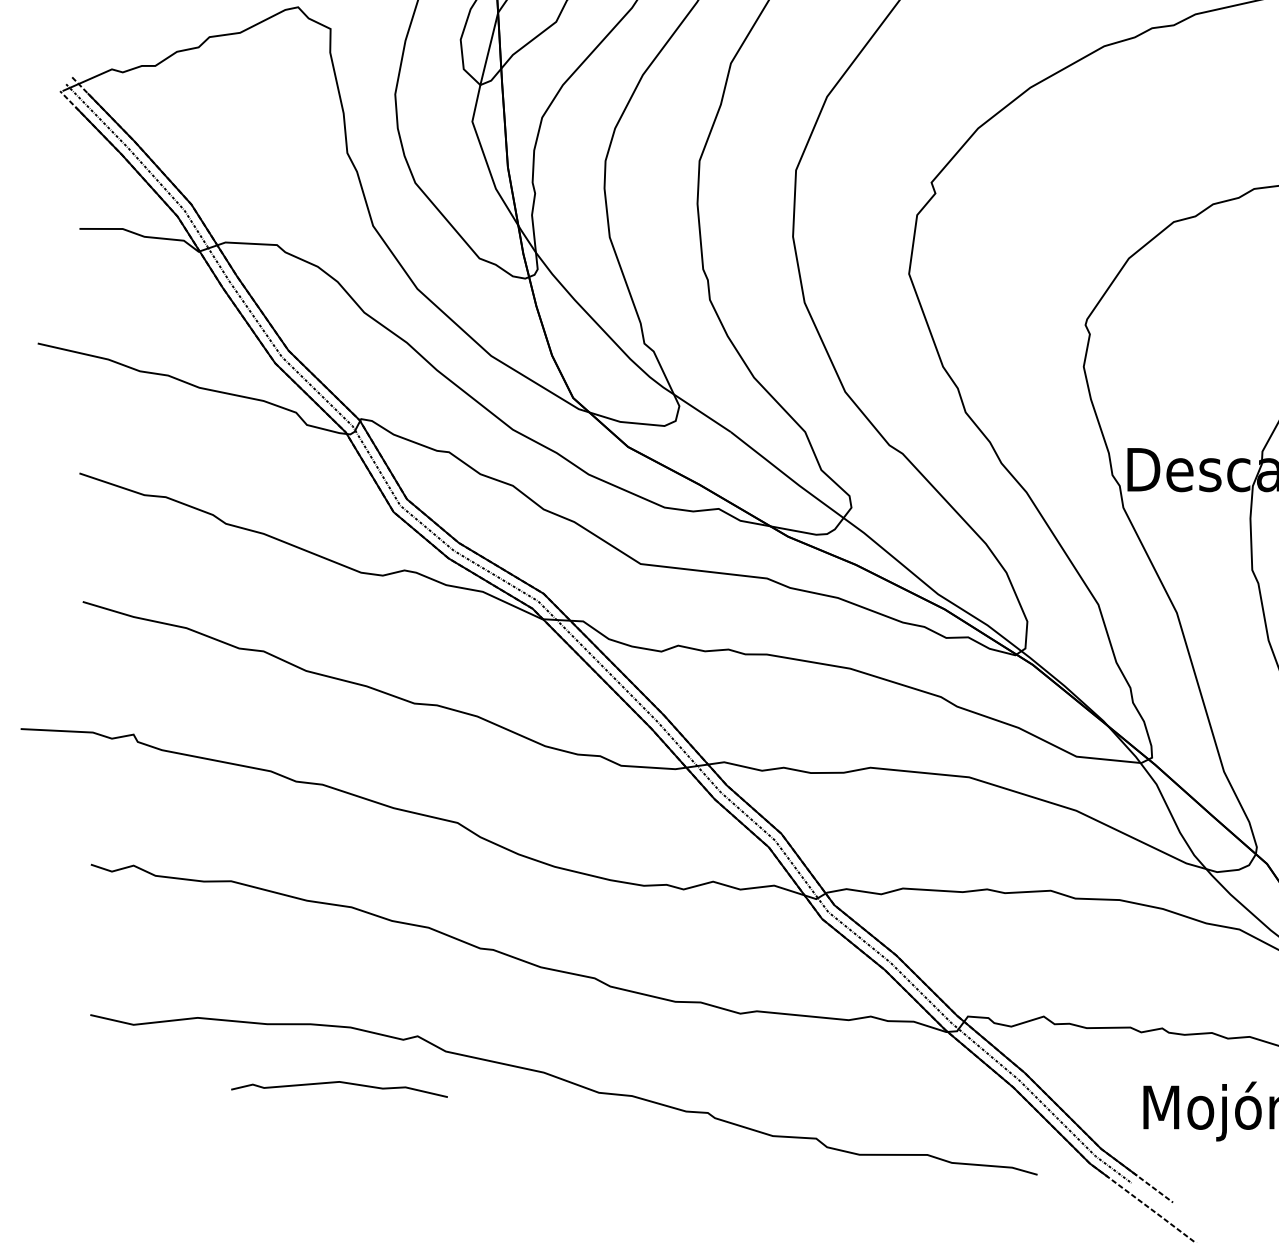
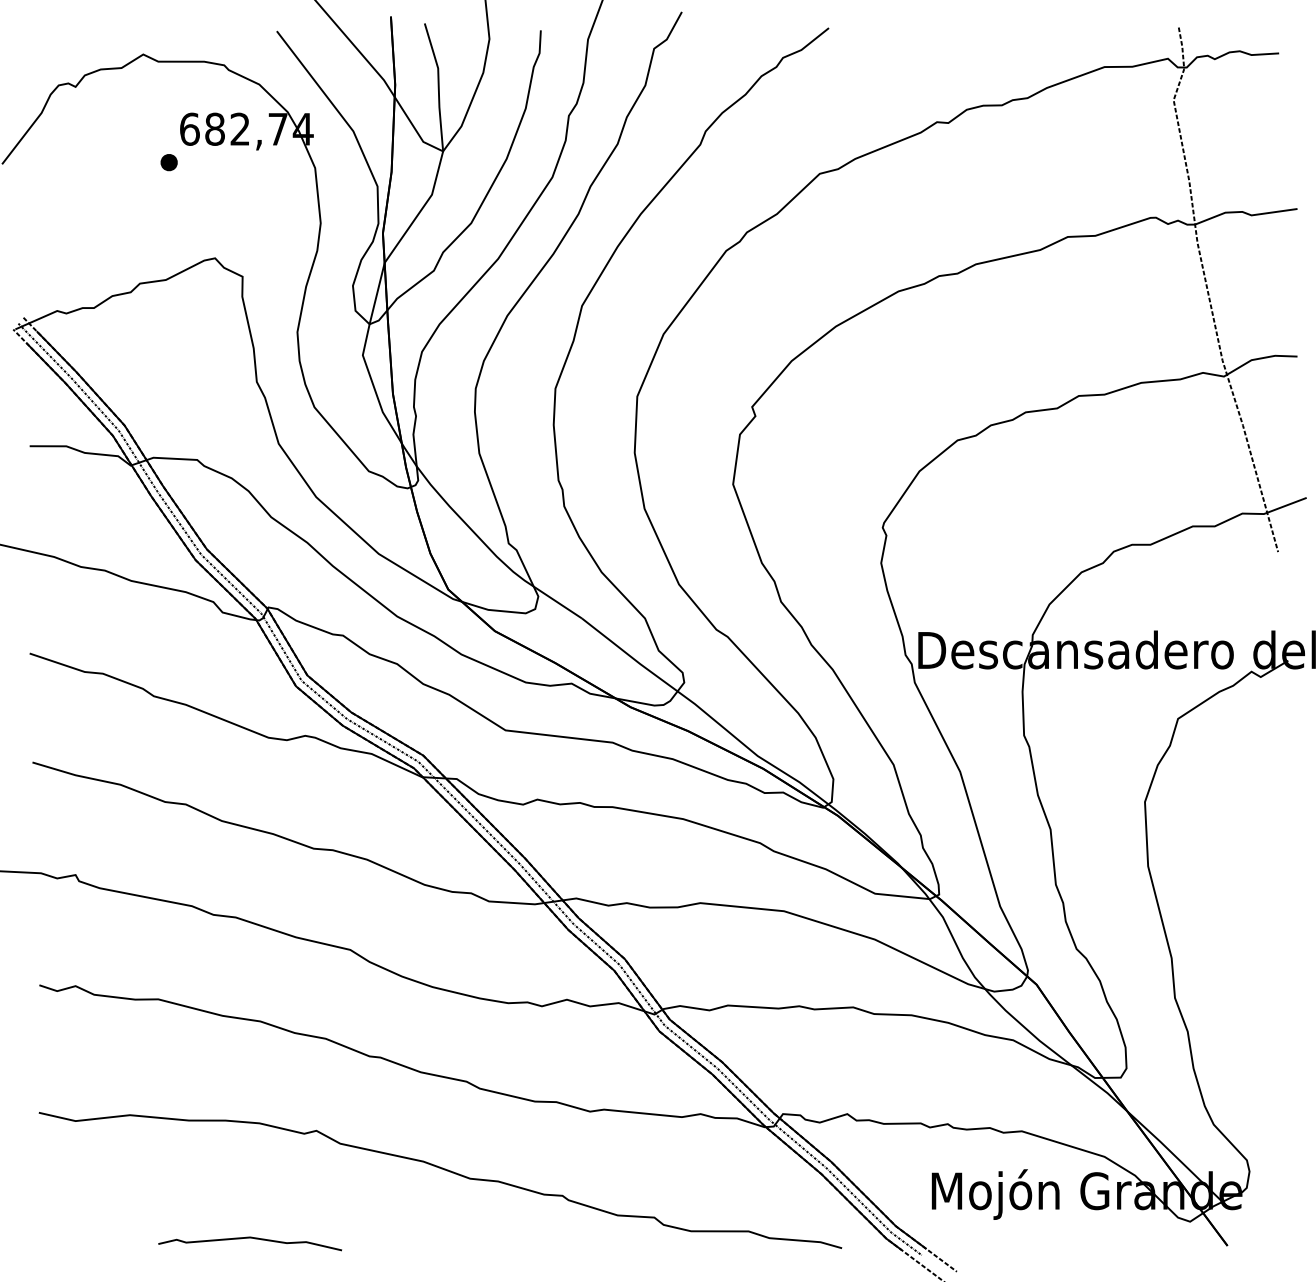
part: (339, 1089) -> (250, 1243), moved

